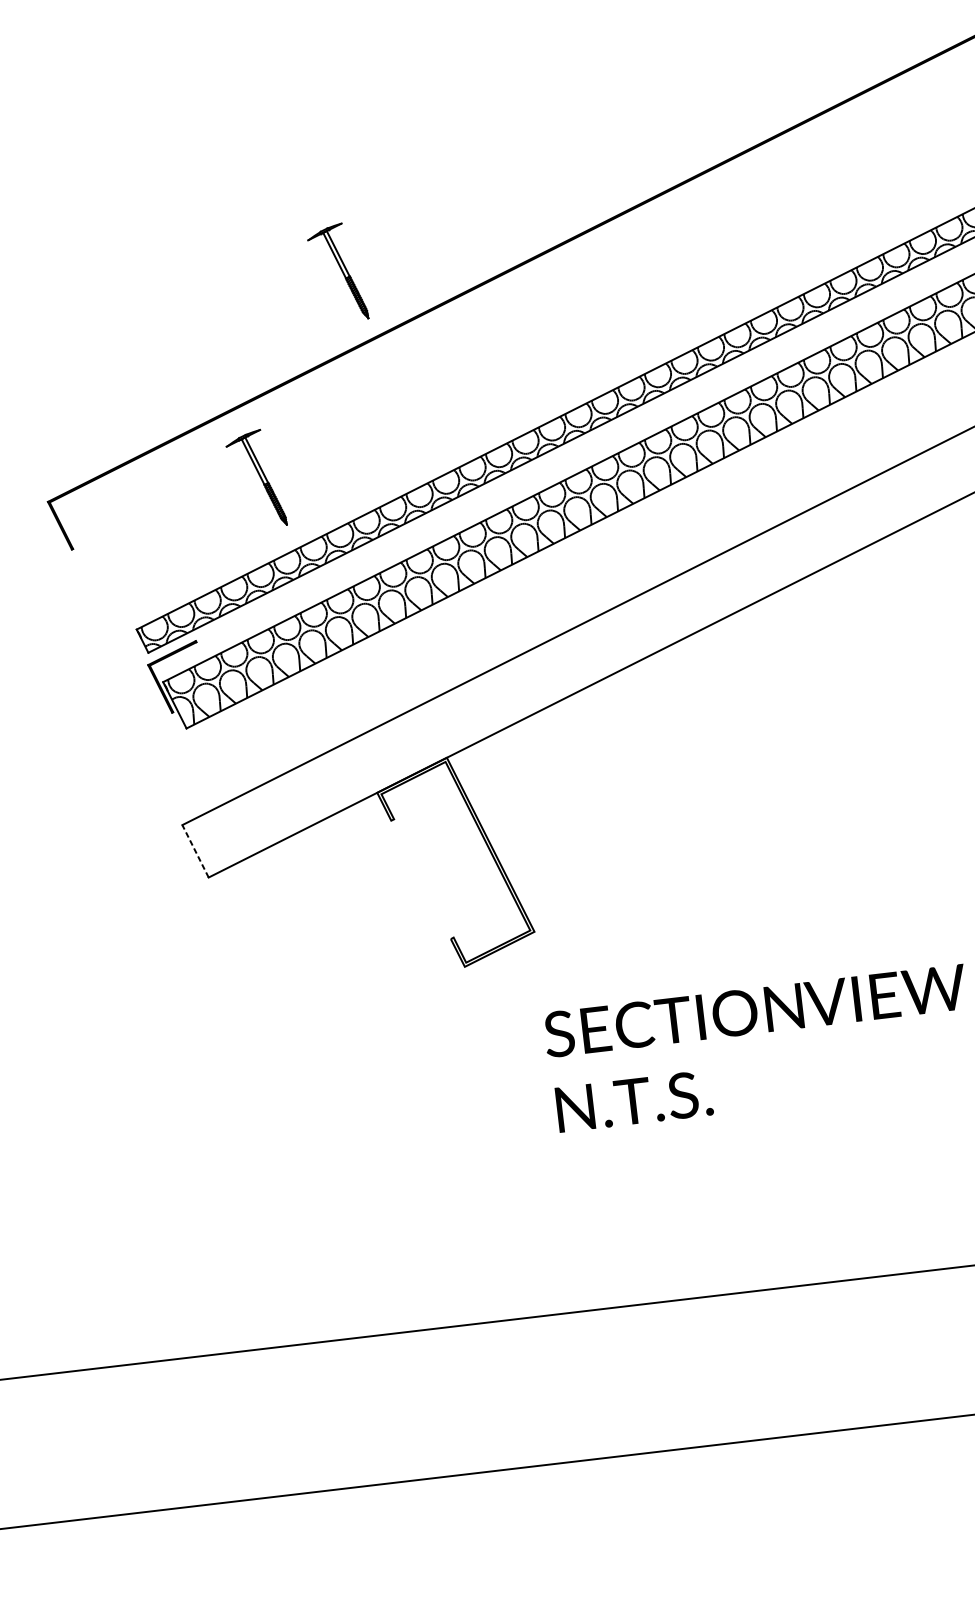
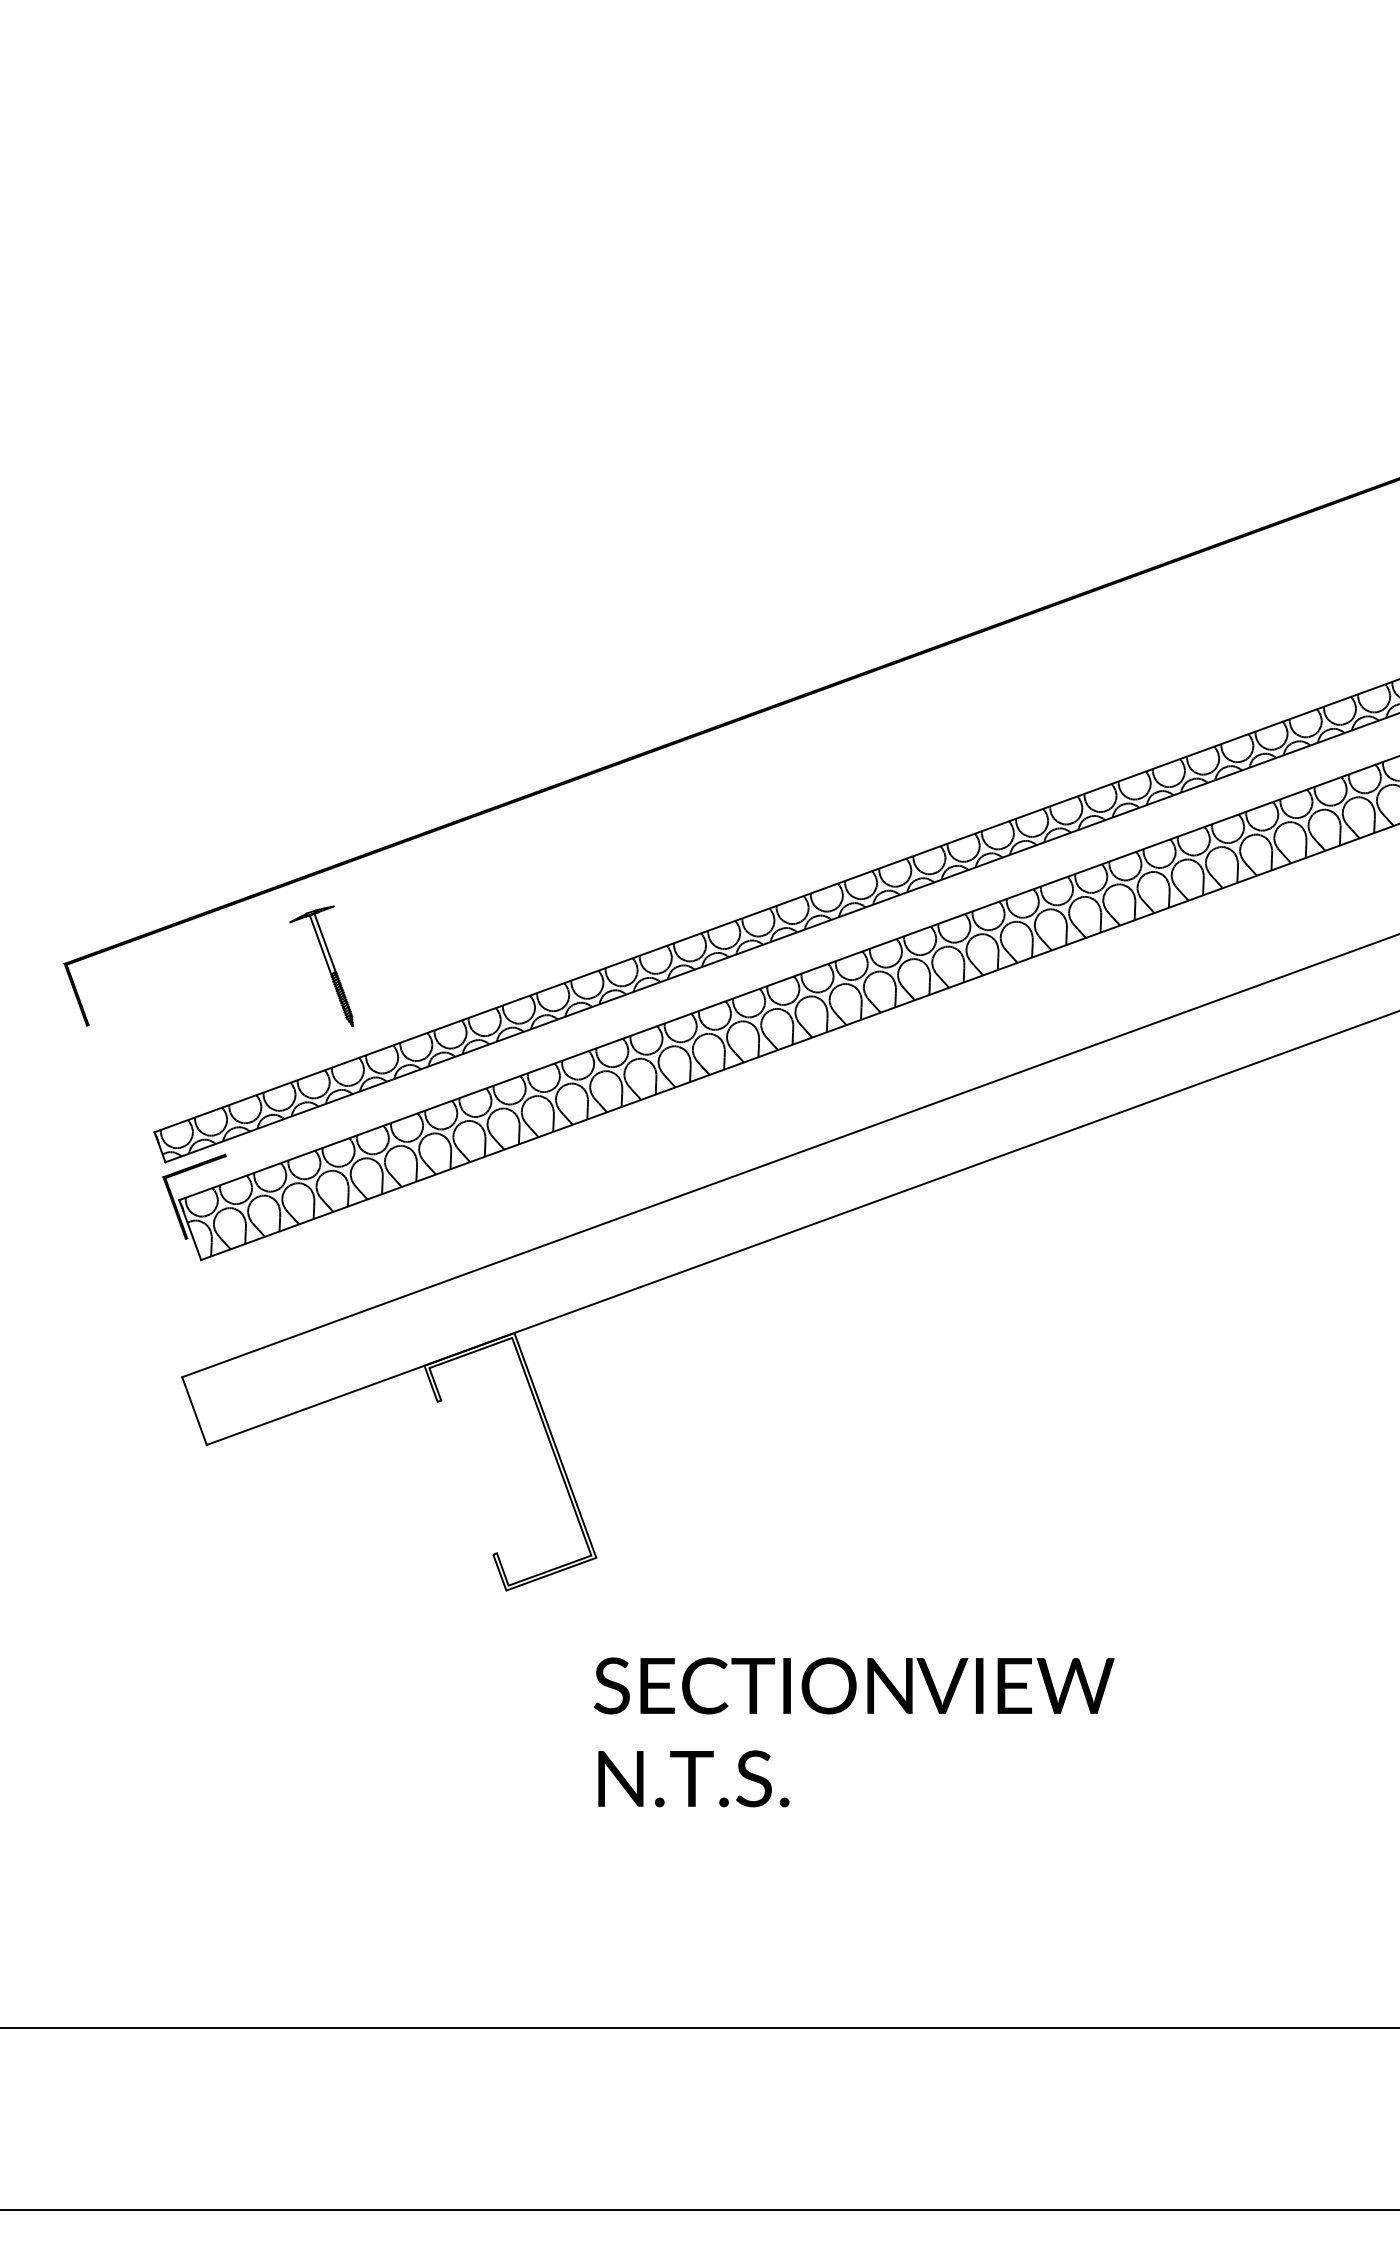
part: (337, 272) -> (450, 725), removed
line: (195, 850) -> (194, 1410), dashed -> solid

